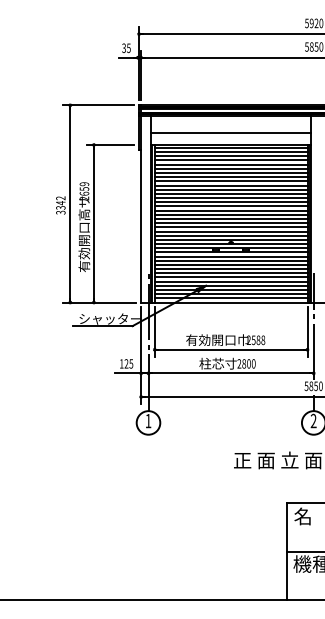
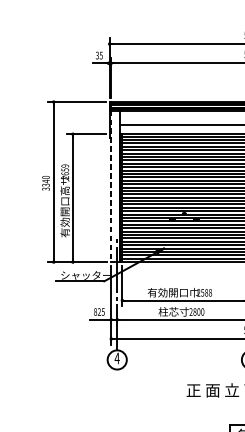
text: (60, 198) -> (45, 177), 3342 -> 3340
line: (140, 209) -> (110, 186), solid -> dashed
text: (121, 363) -> (95, 311), 125 -> 825
text: (148, 421) -> (117, 358), 1 -> 4

